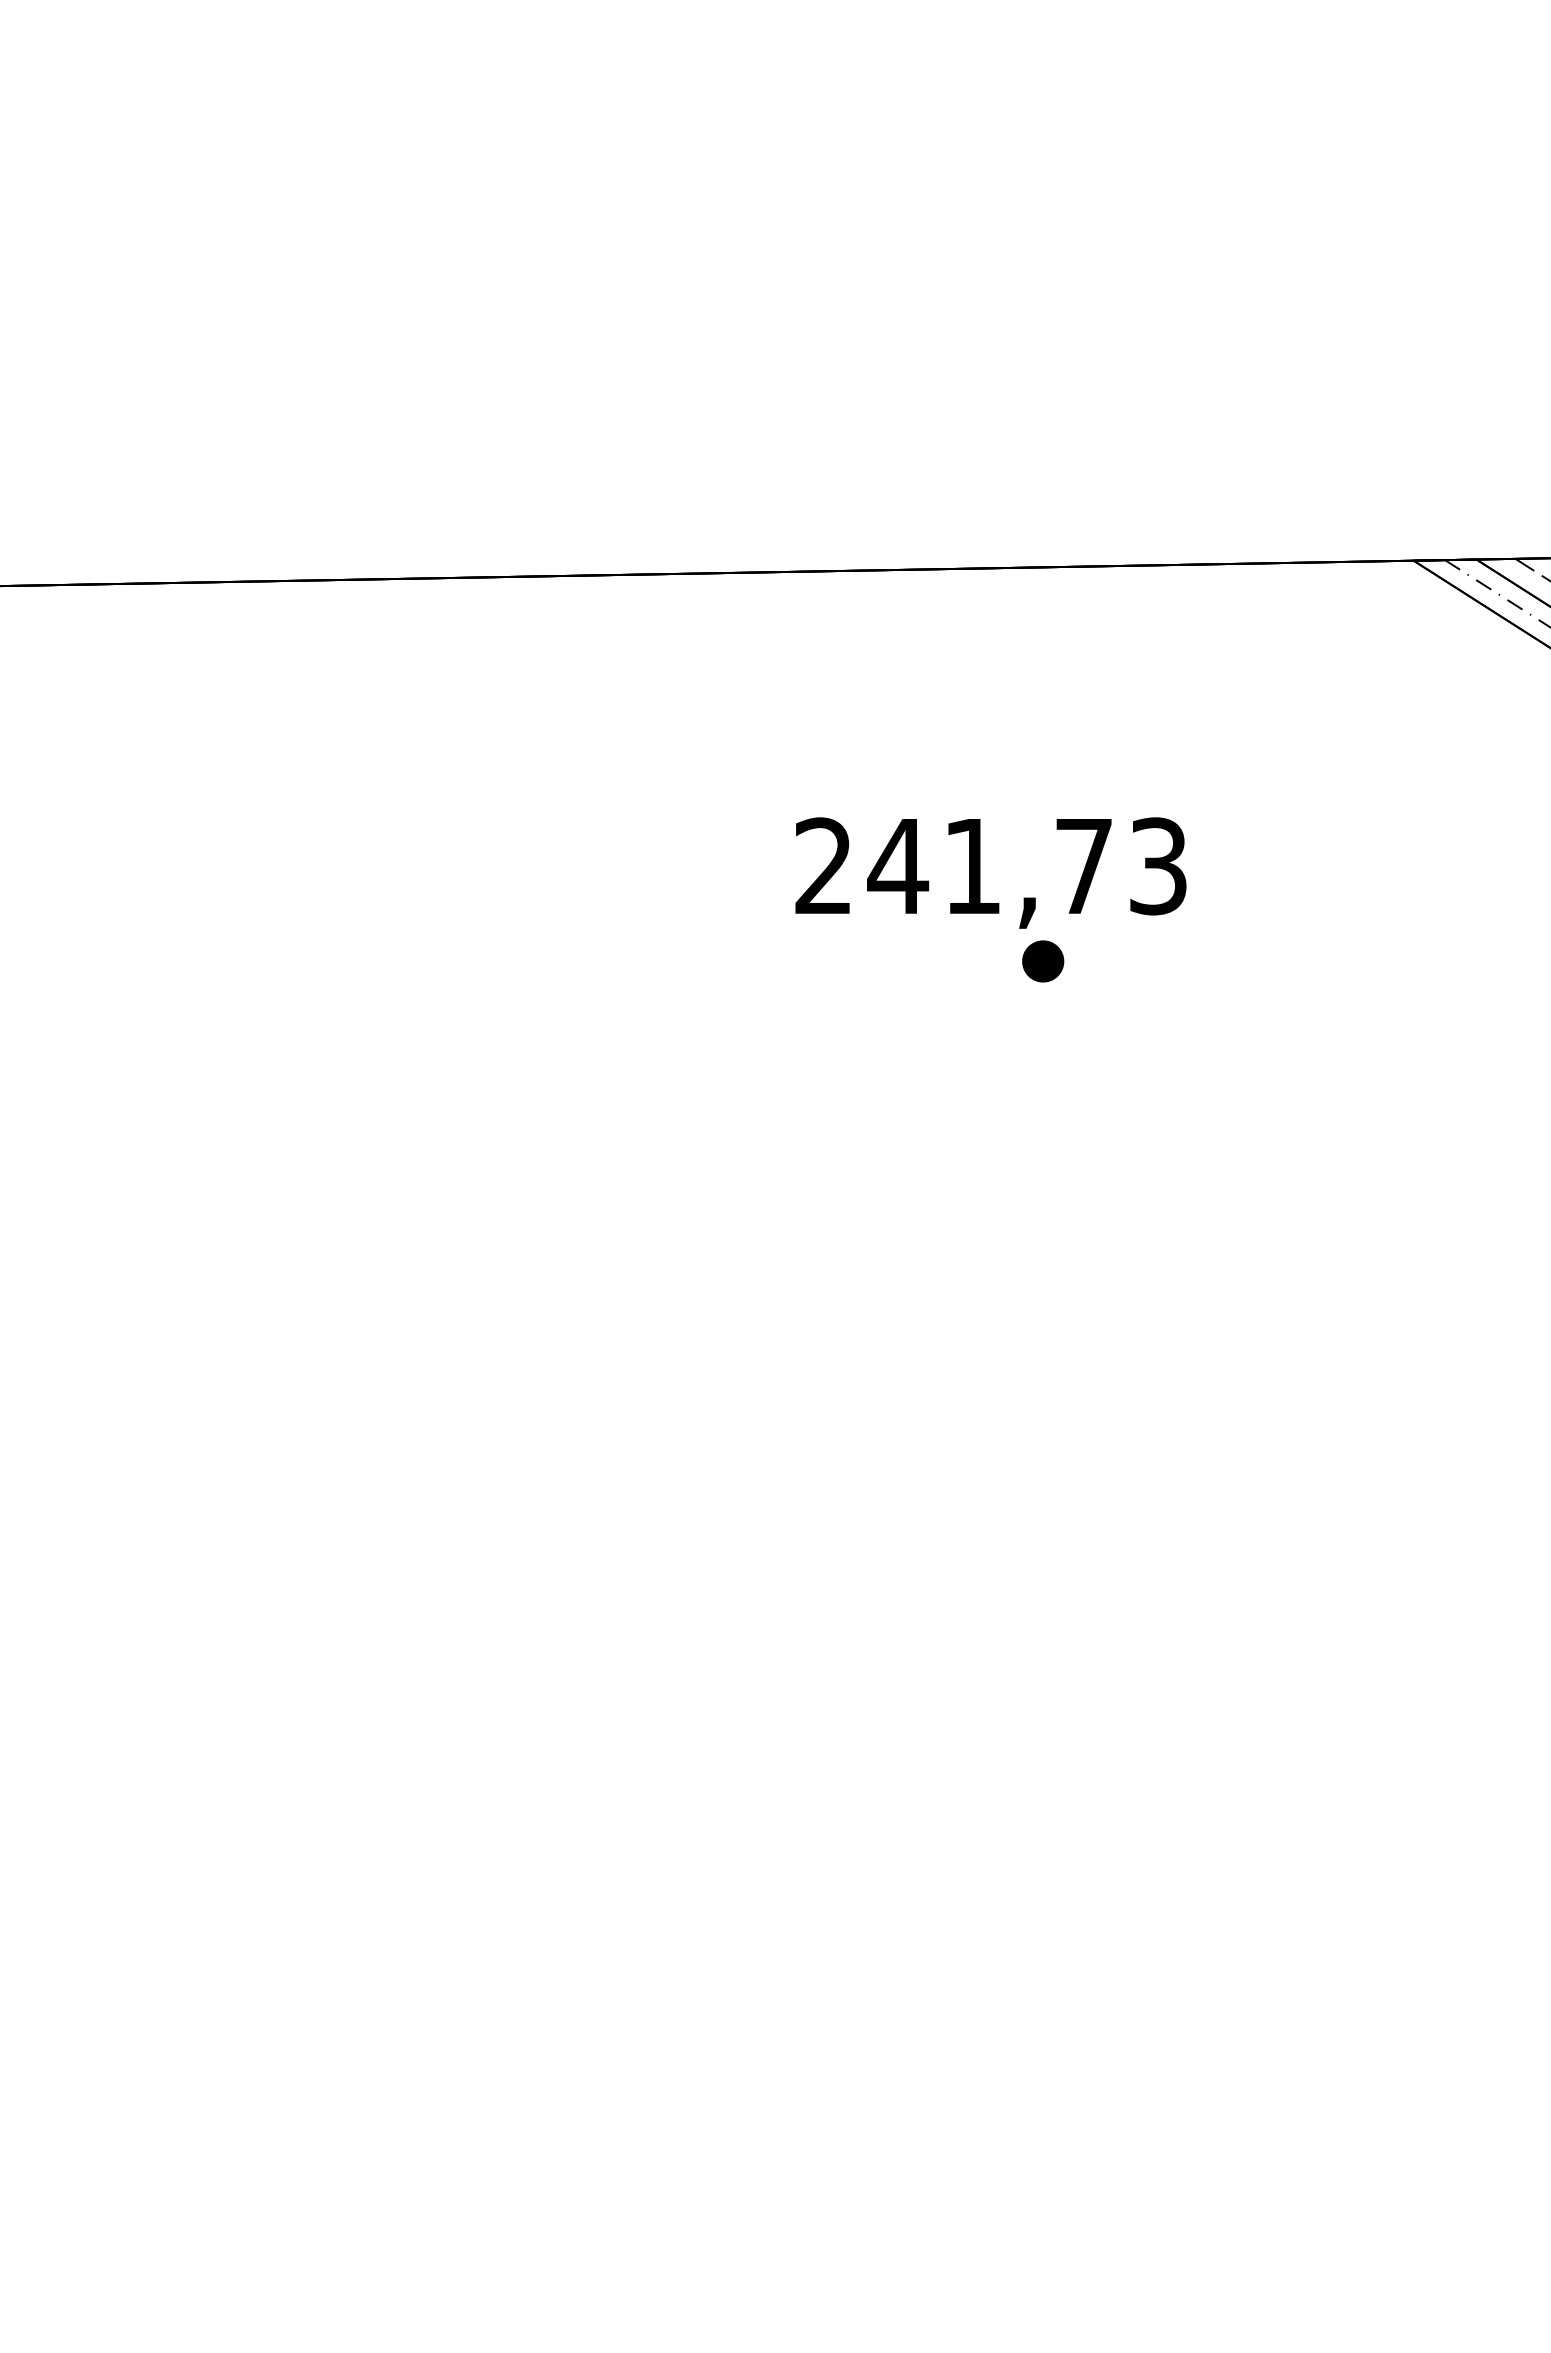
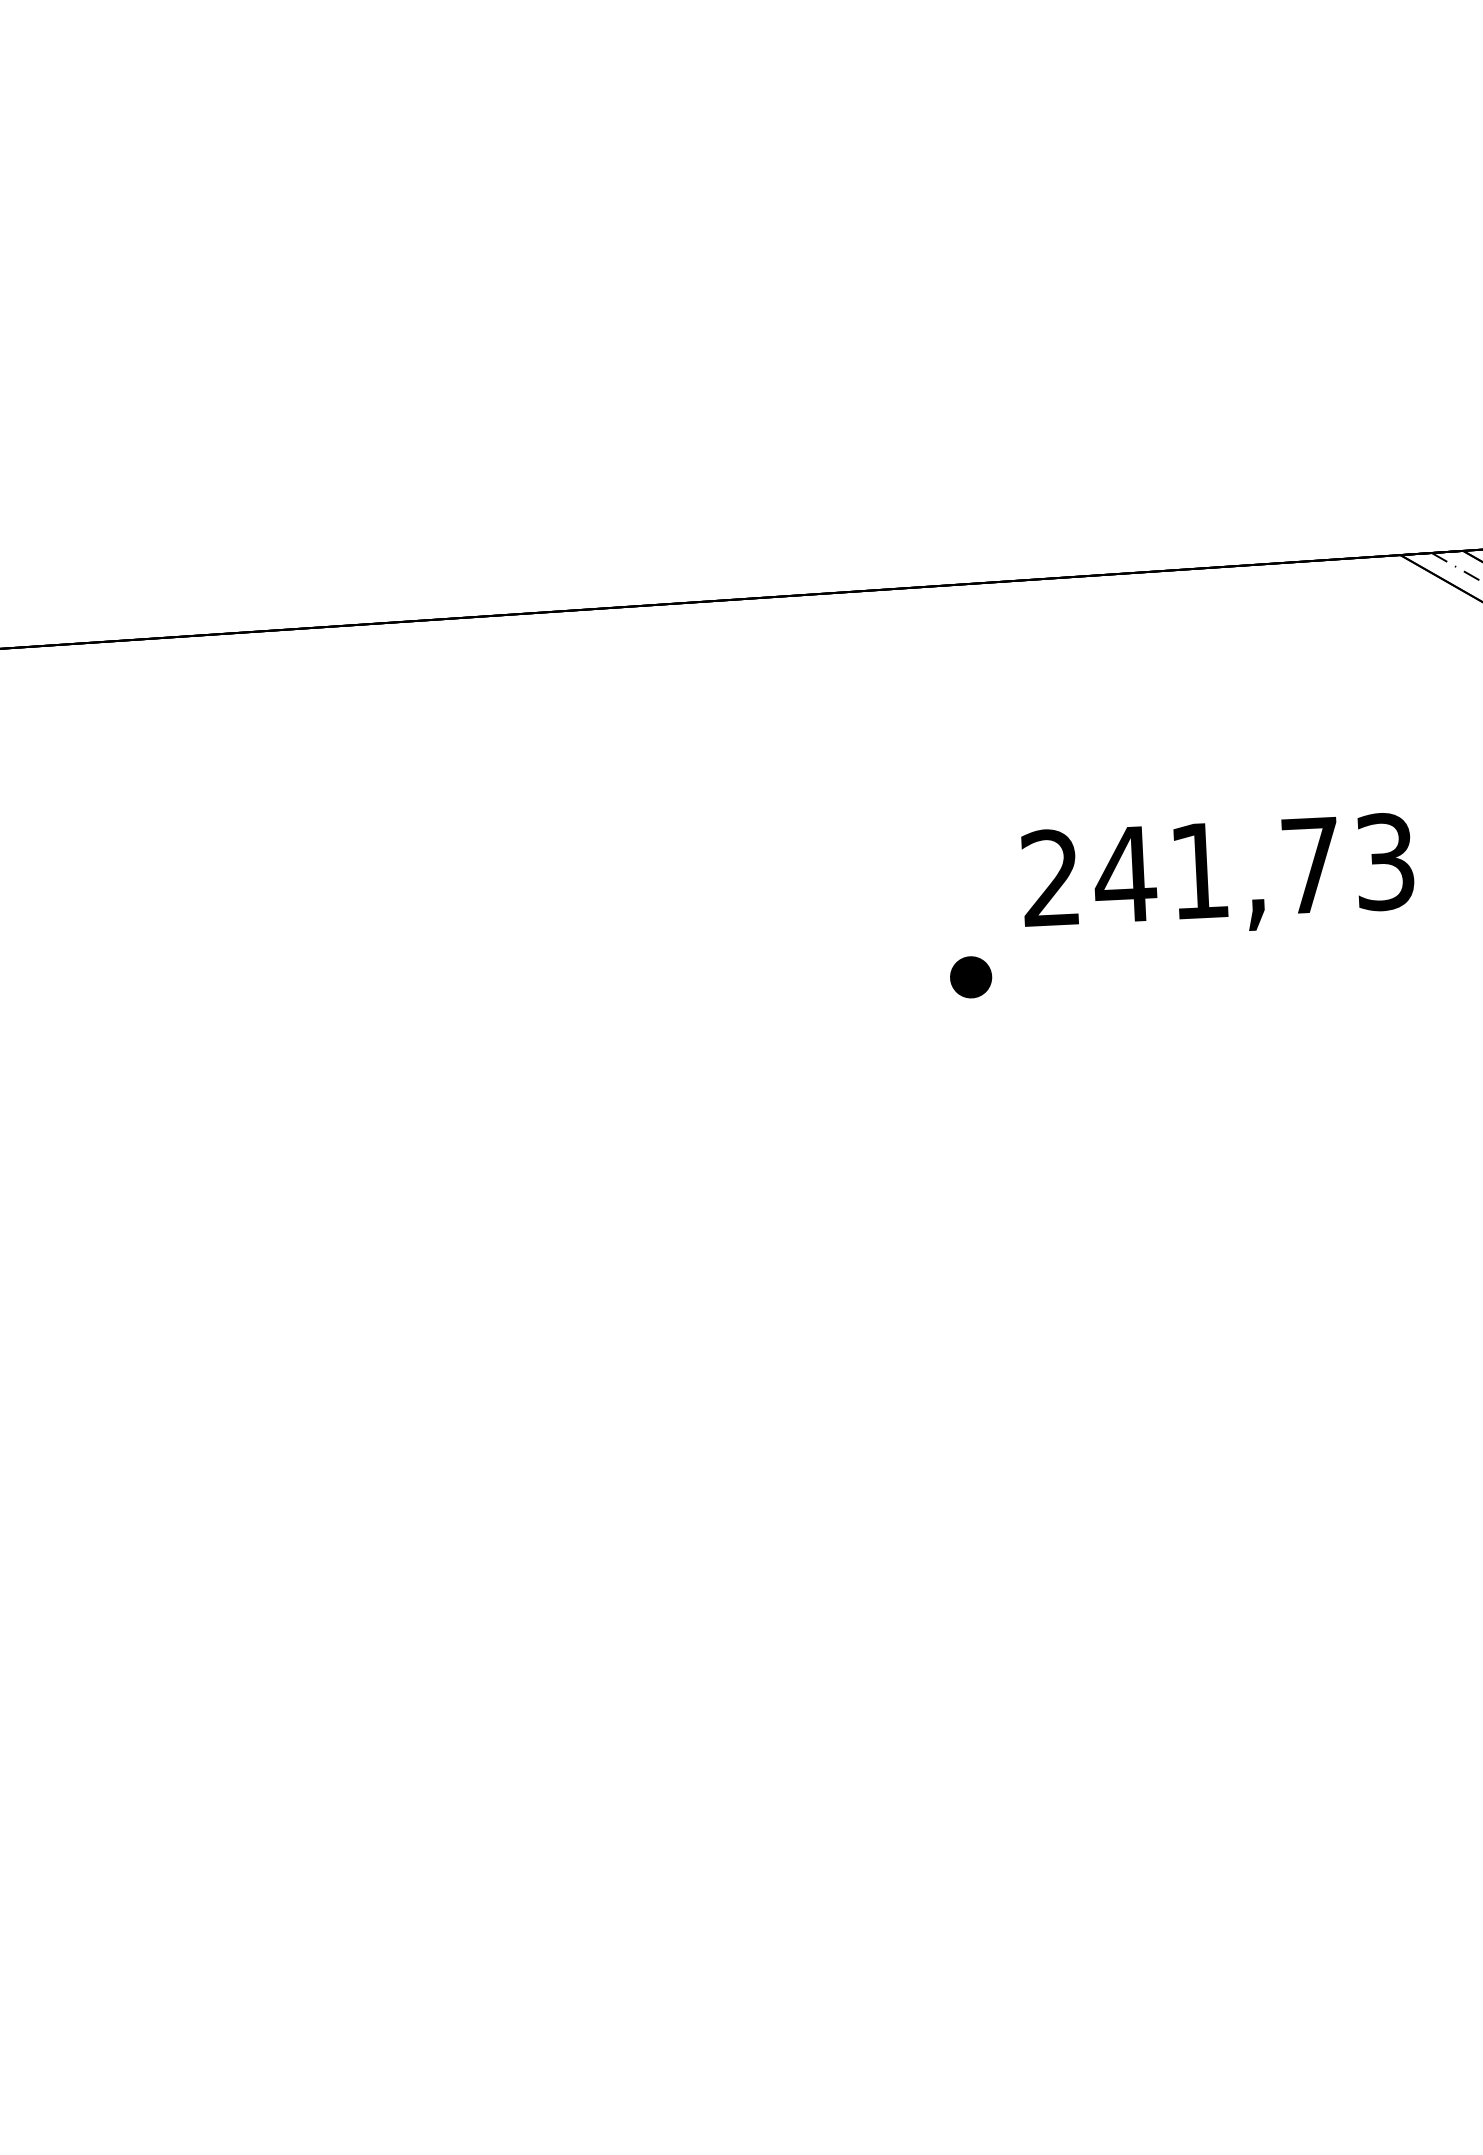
text: (990, 872) -> (1217, 876), moved
part: (1043, 961) -> (971, 977), moved

